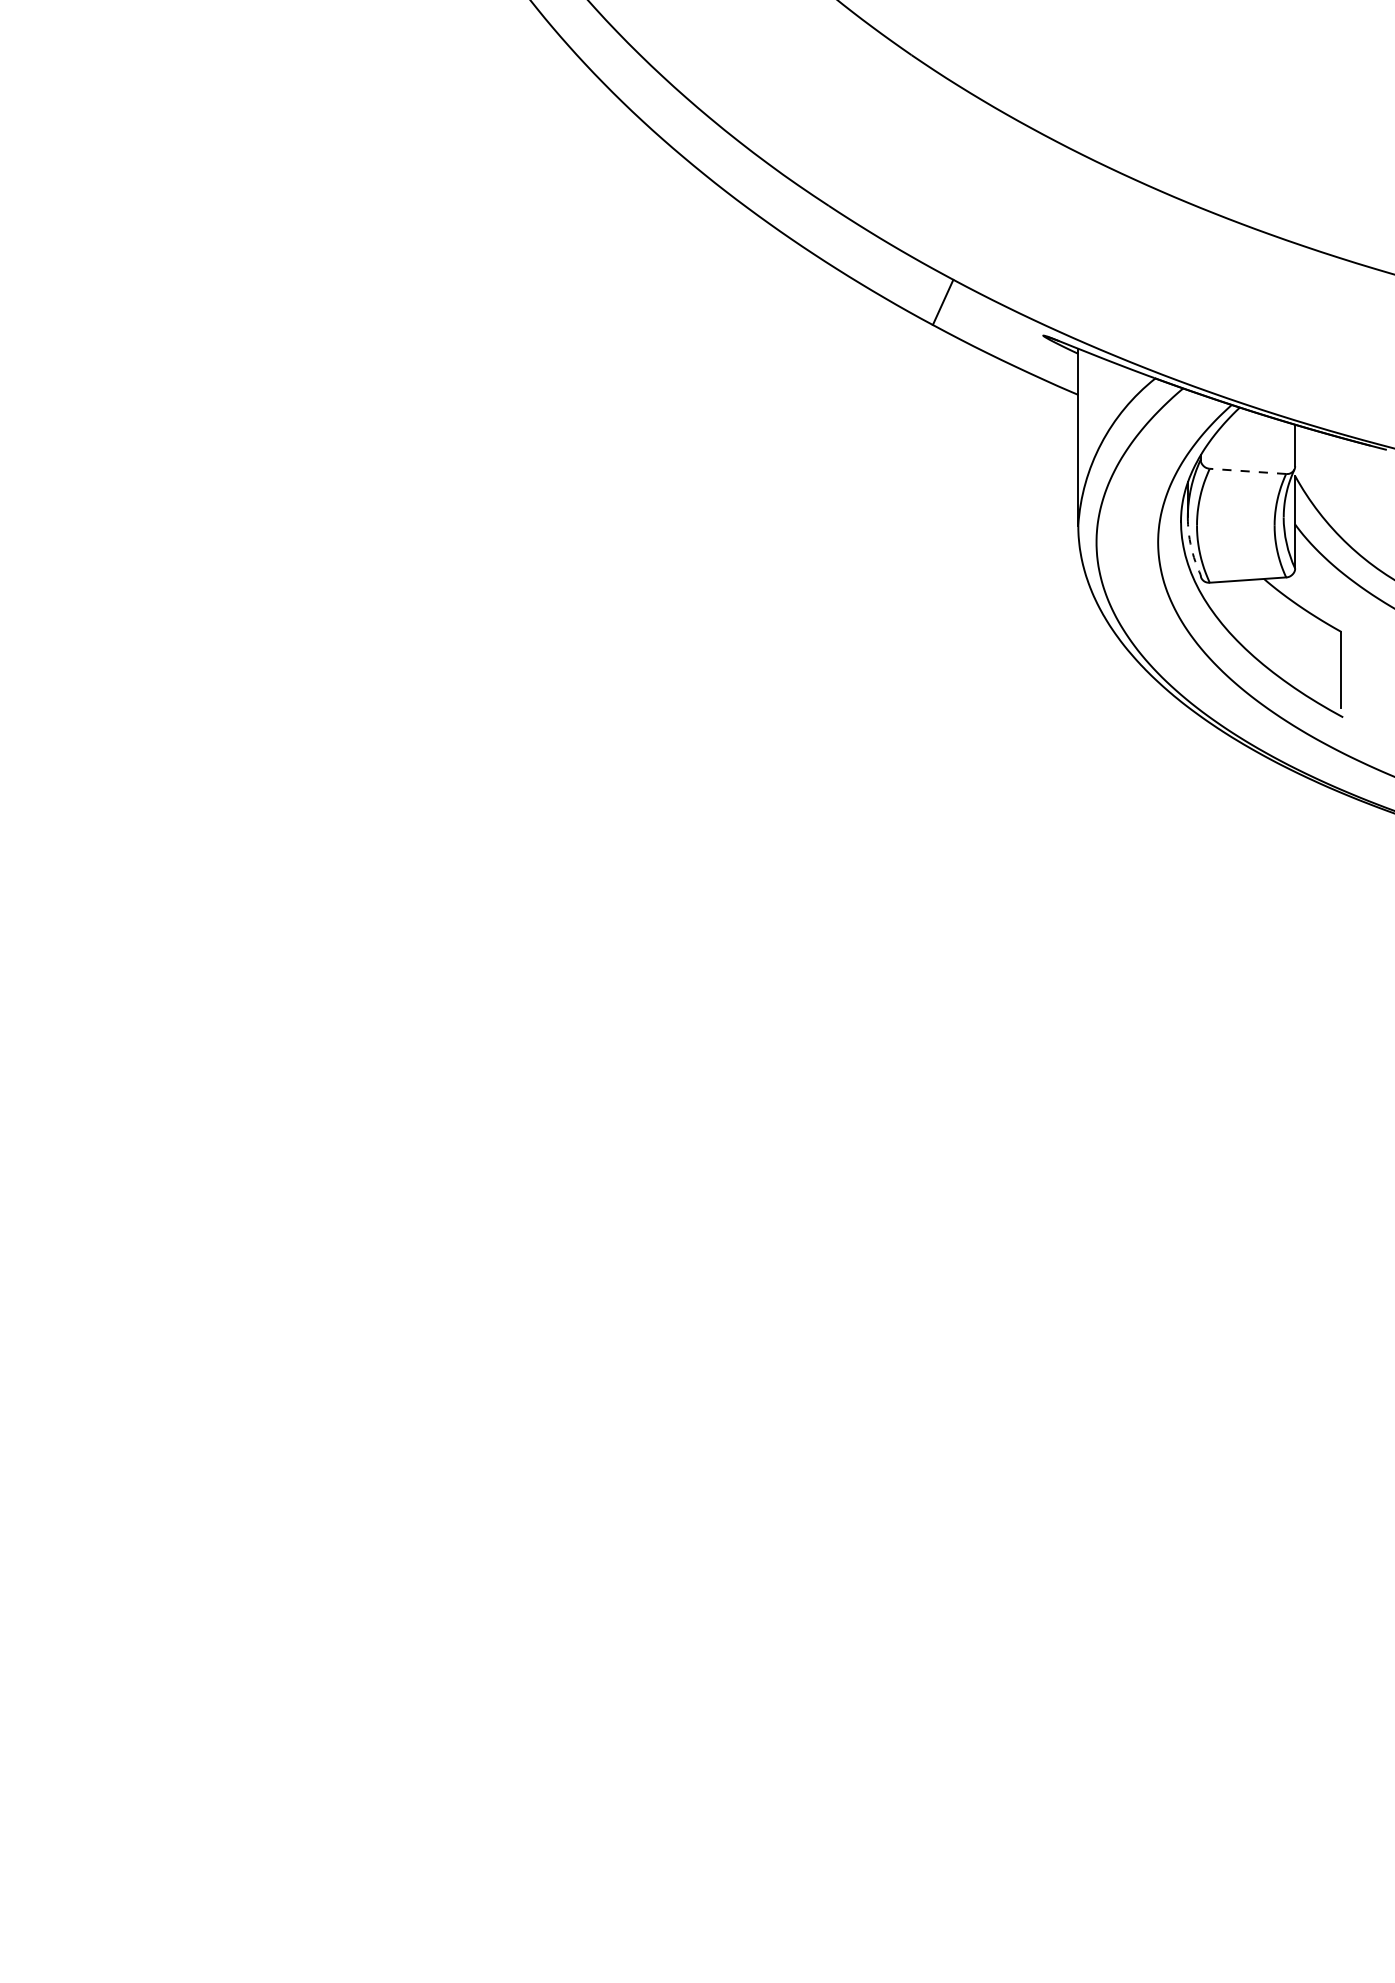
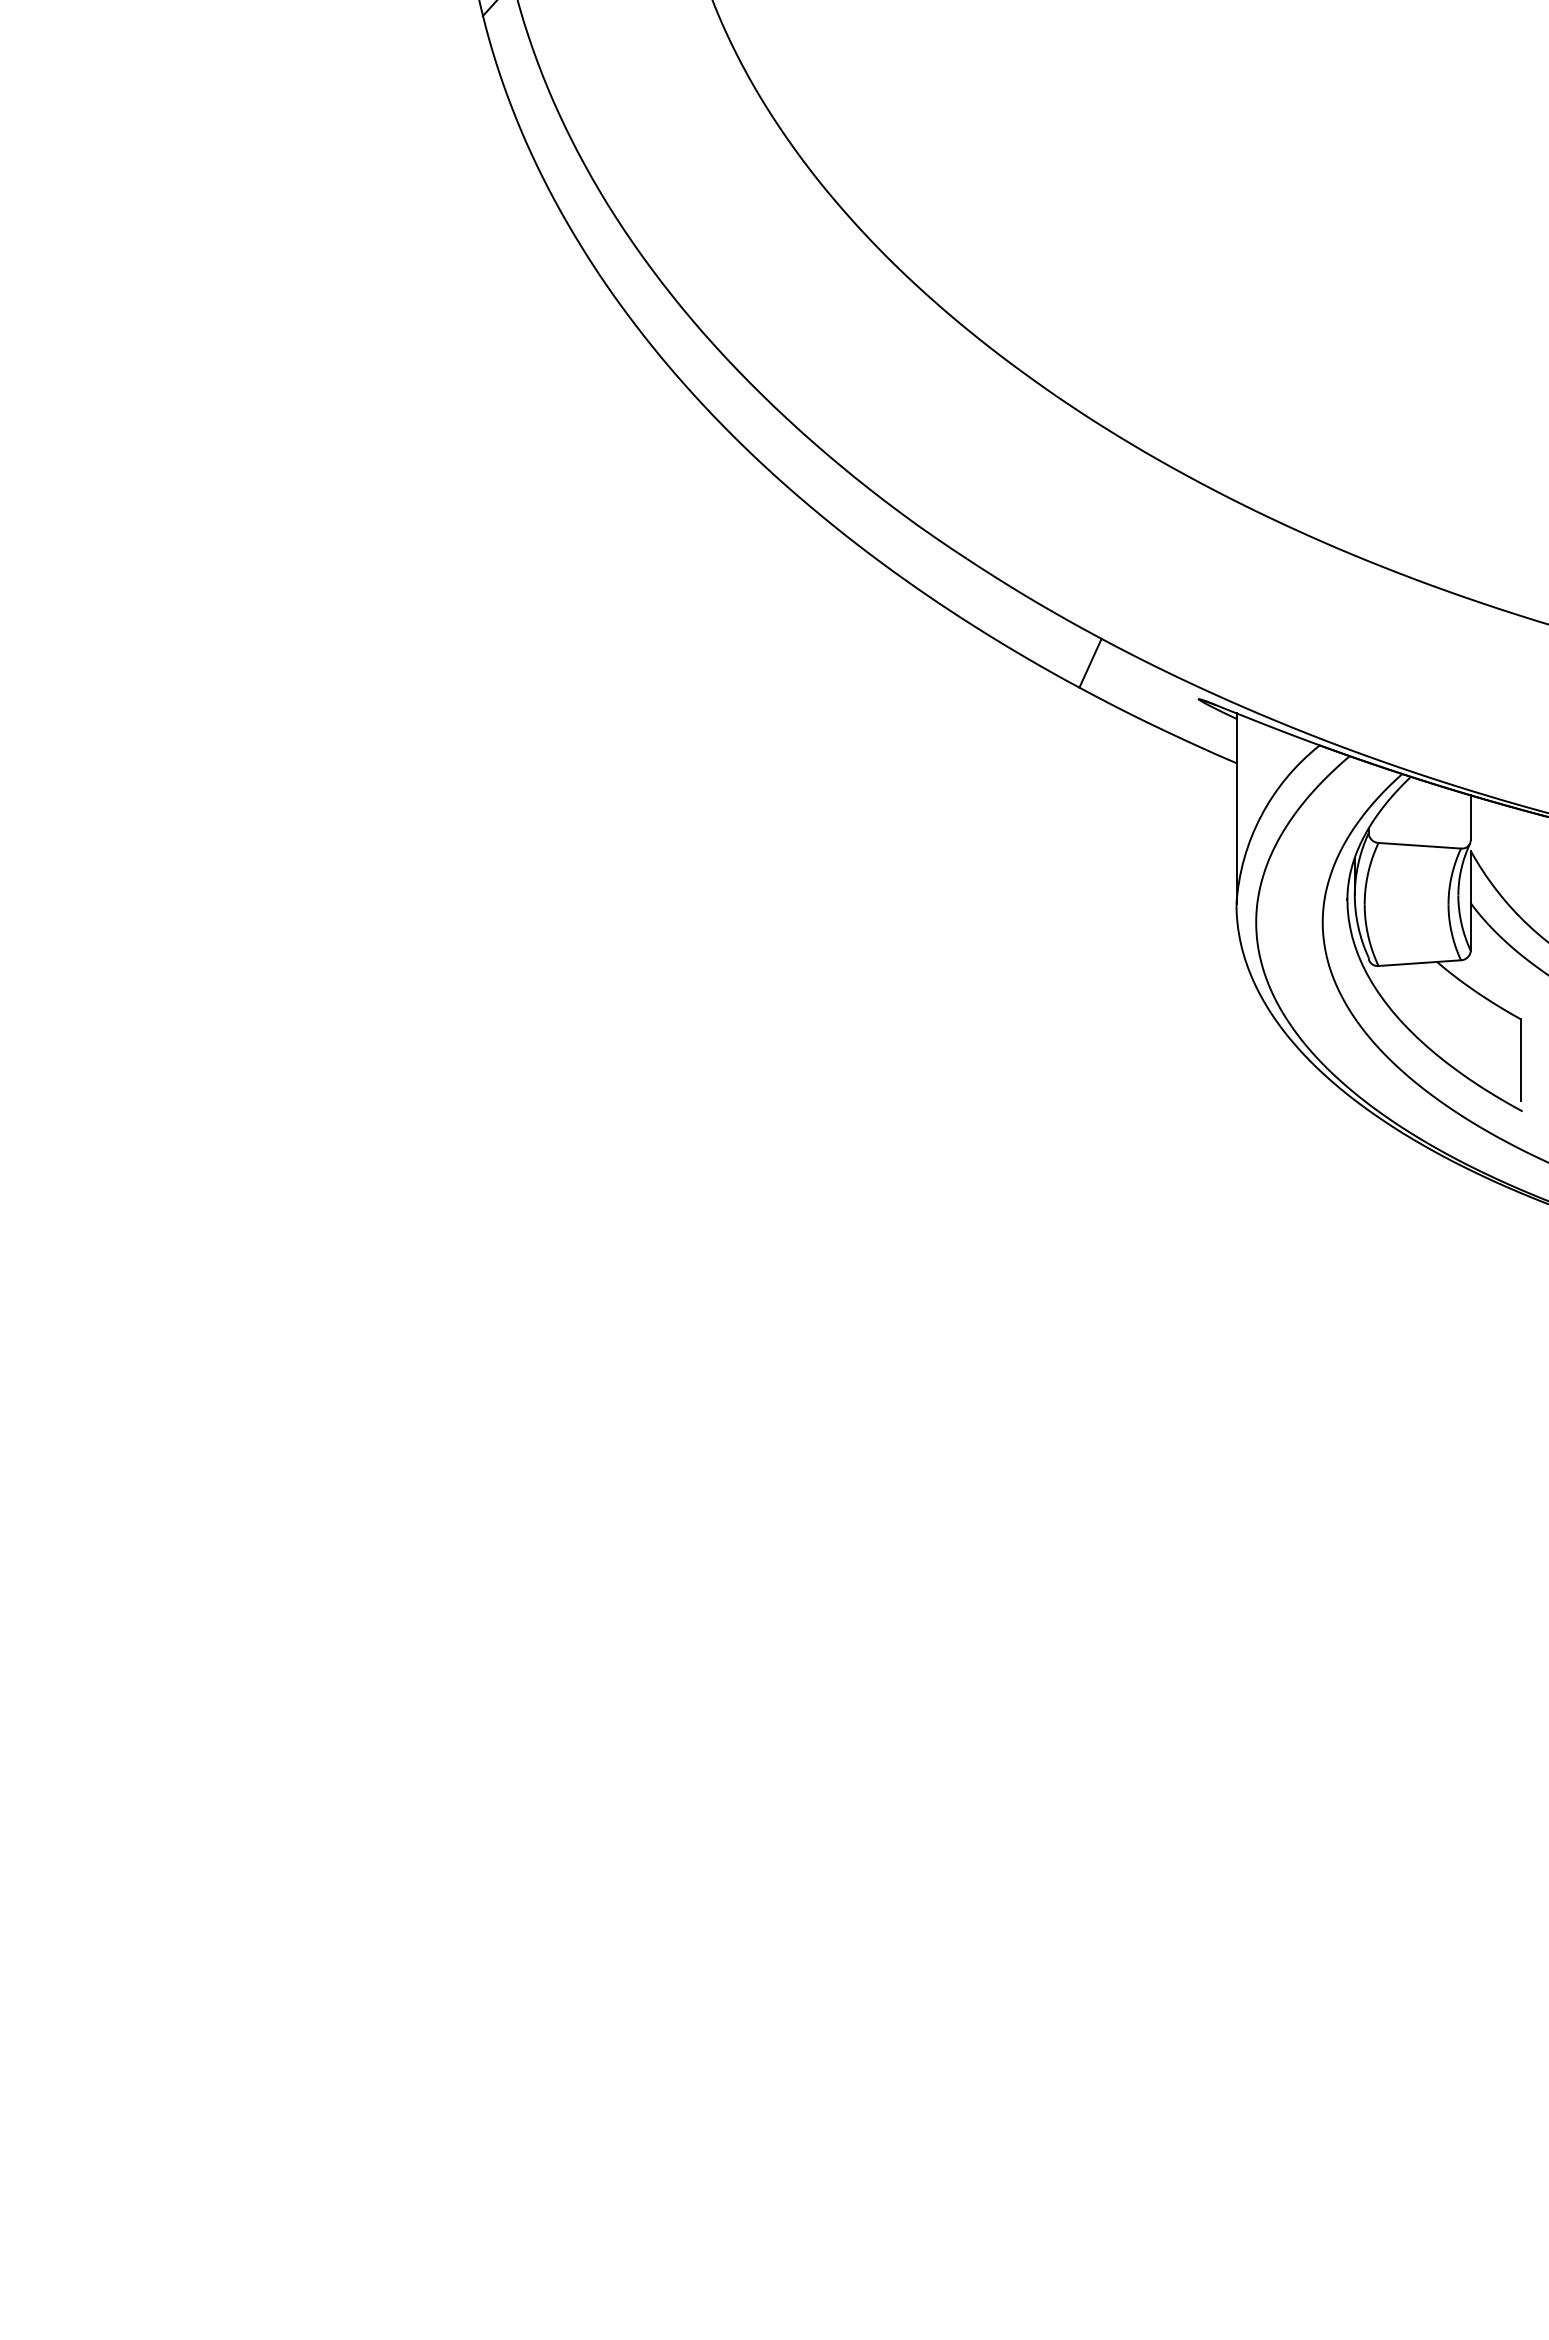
line: (1247, 471) -> (1419, 845), dashed -> solid
arc: (1191, 547) -> (1358, 927), dashed -> solid

